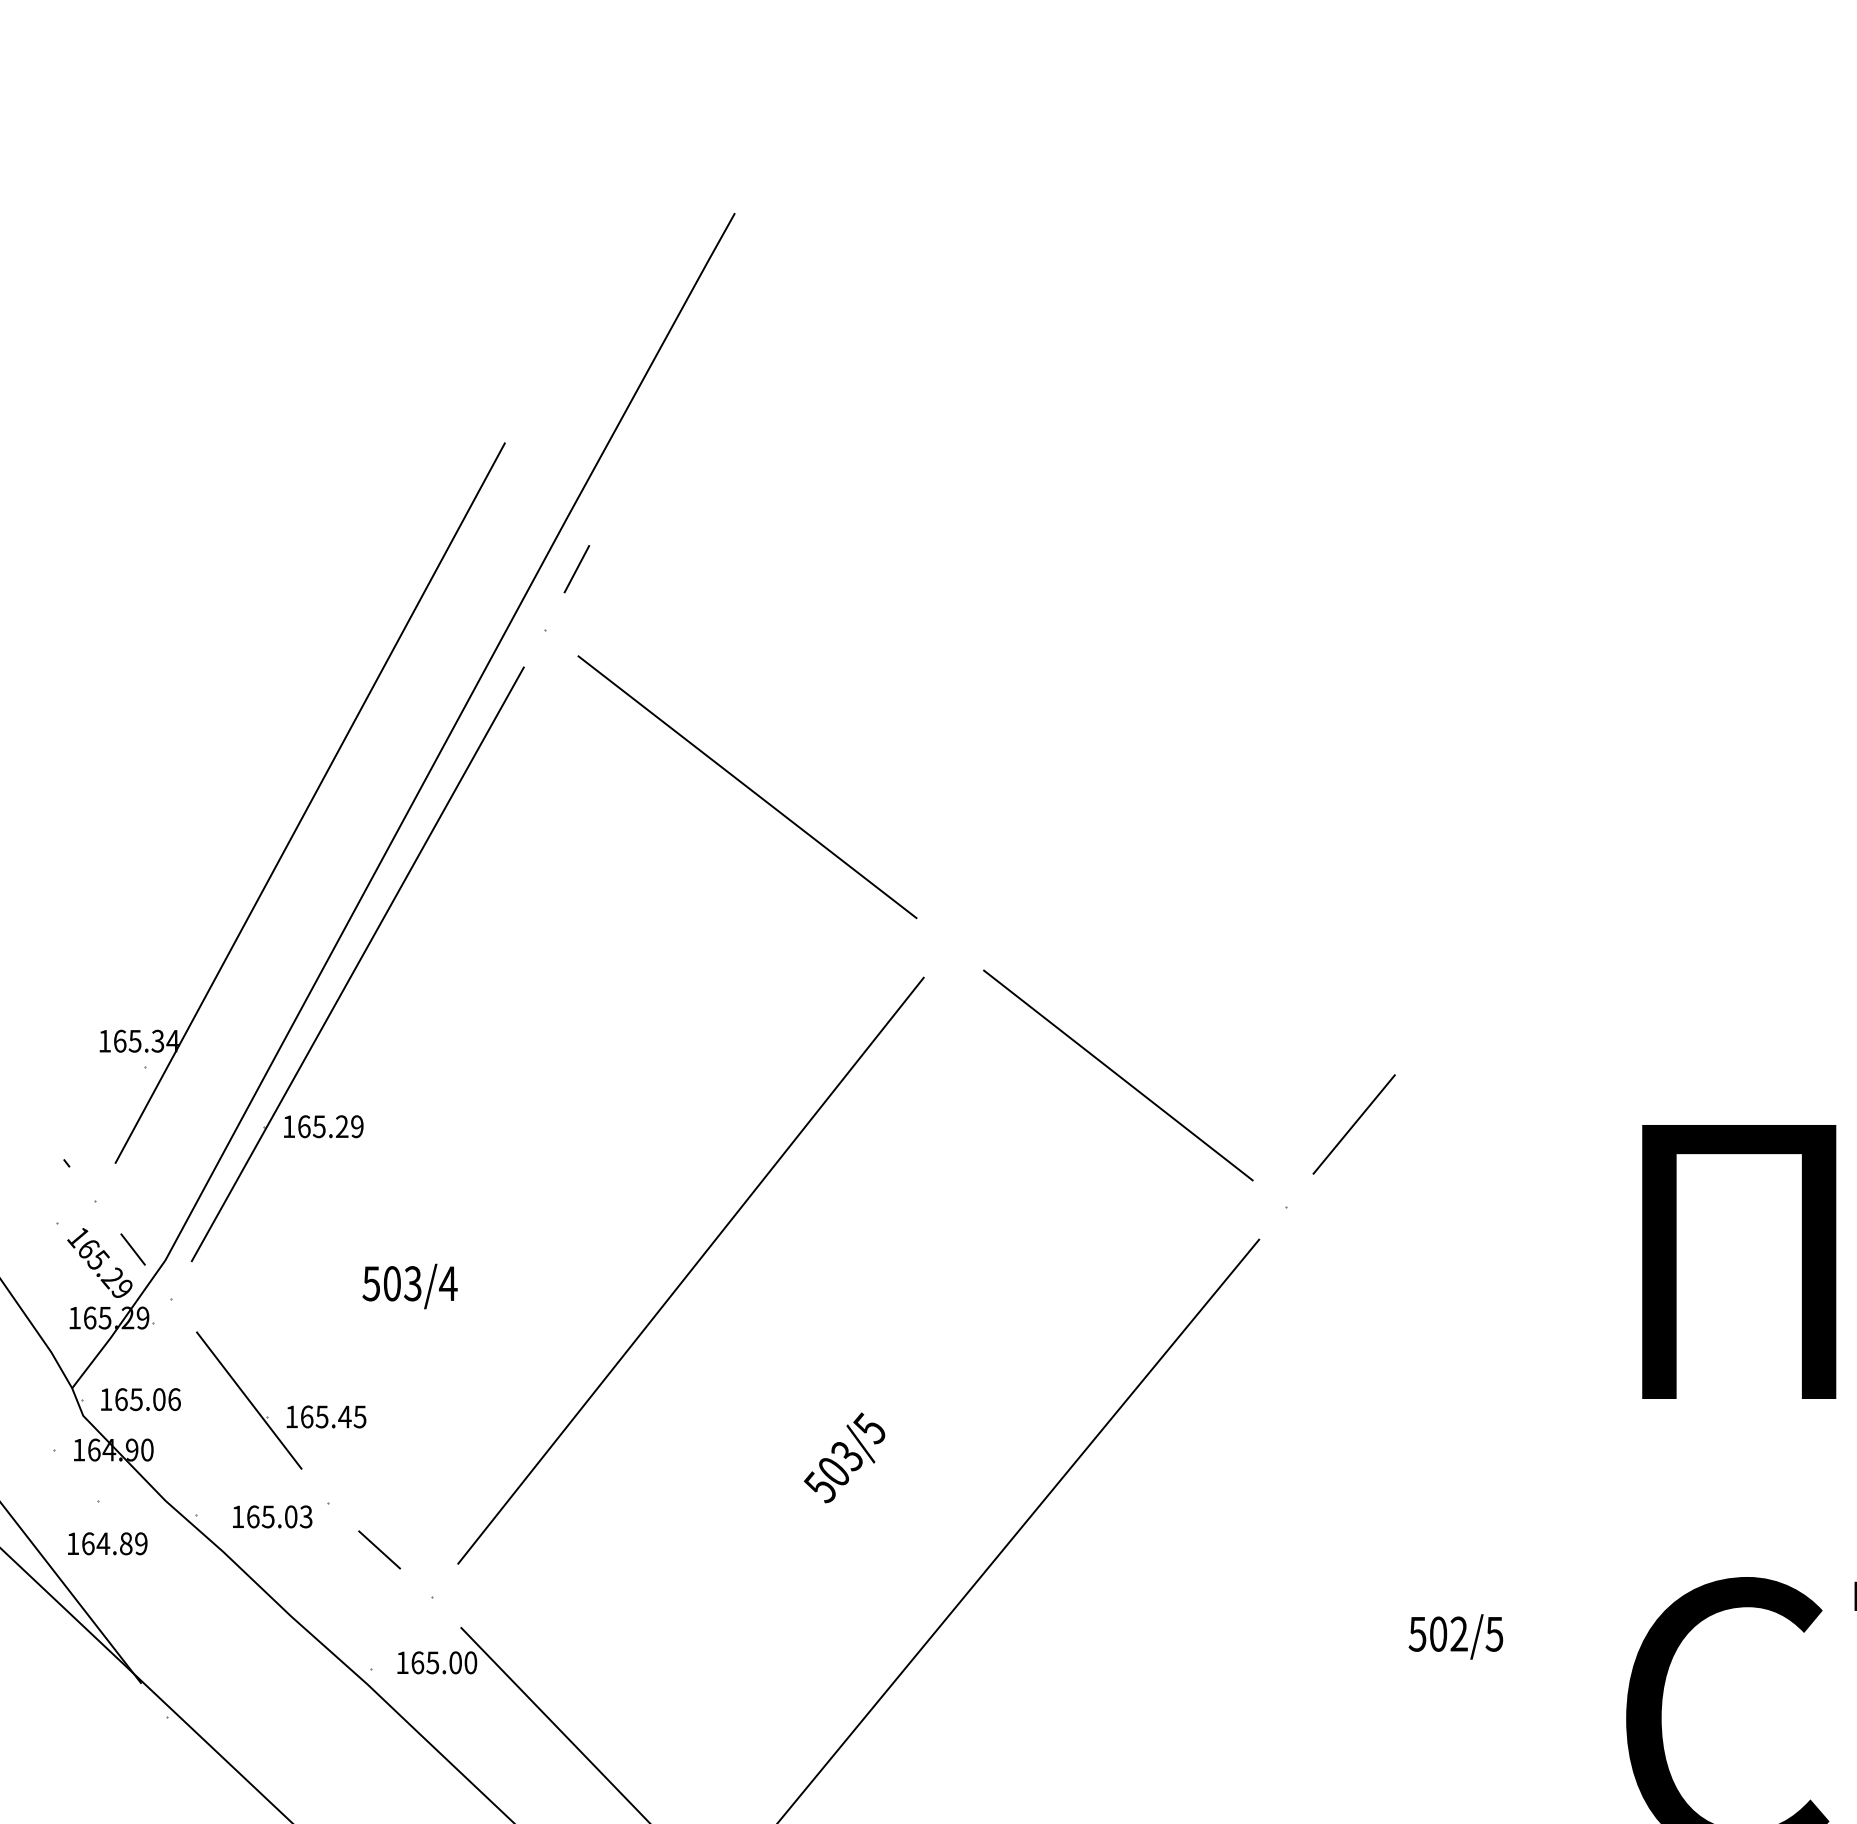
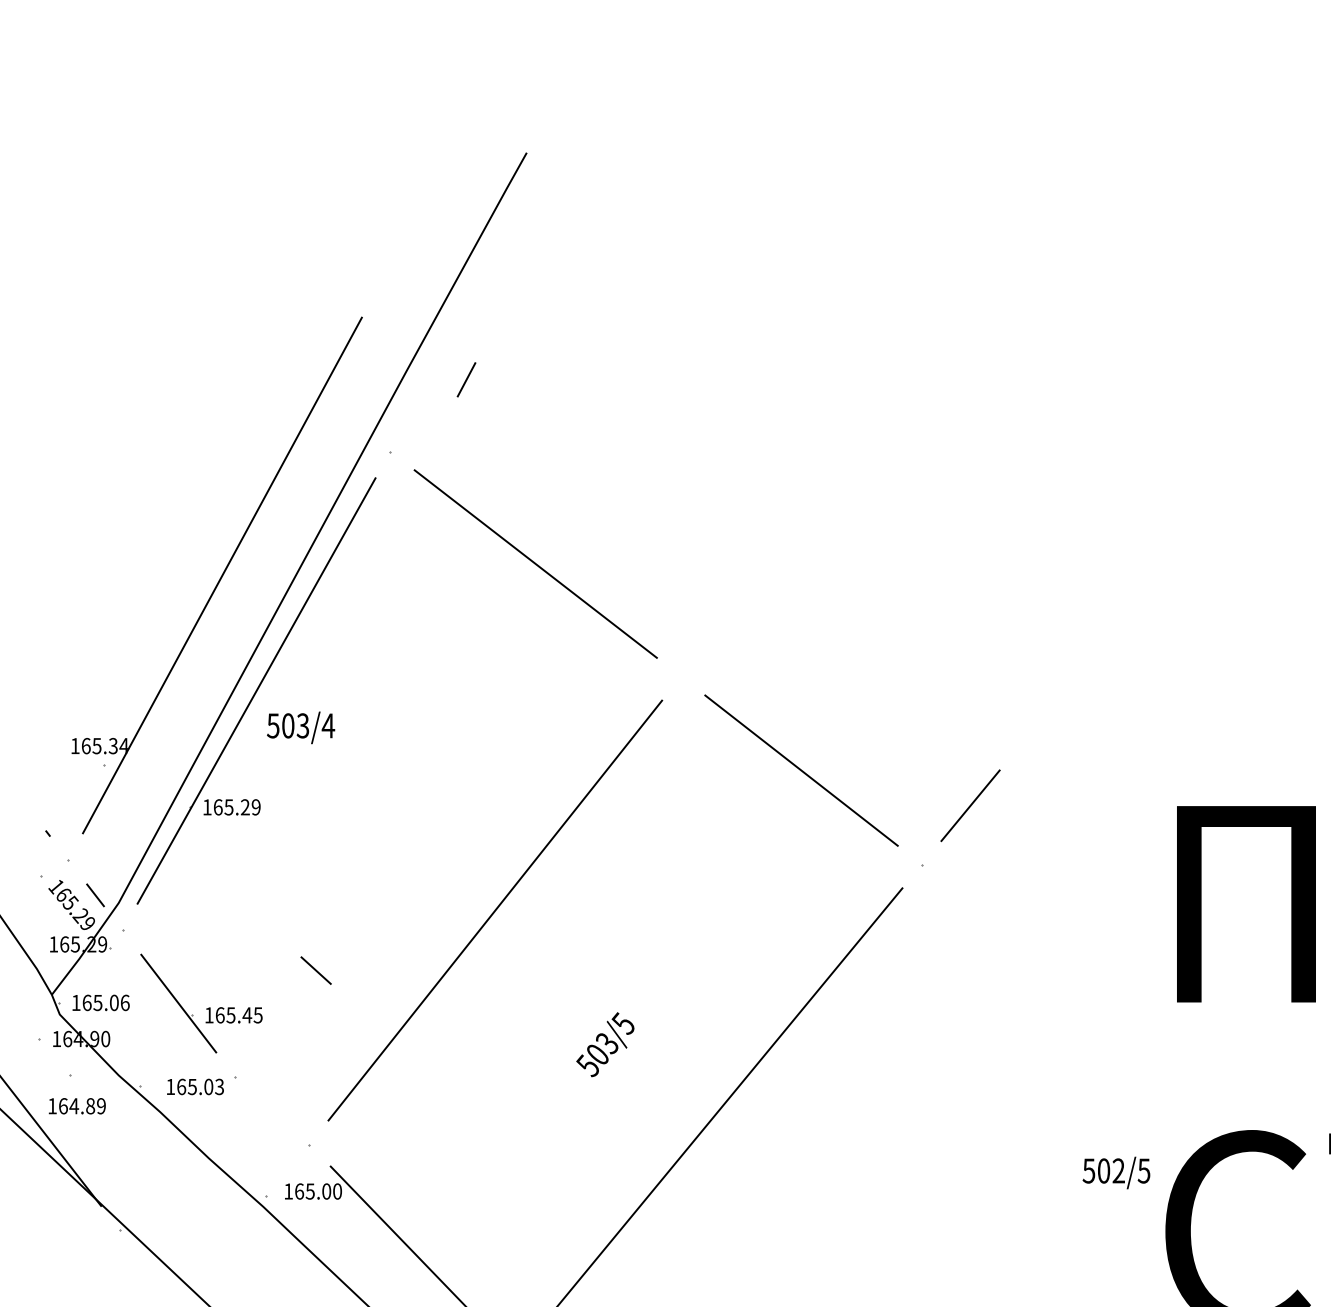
line: (576, 568) -> (466, 379), moved
text: (410, 1285) -> (301, 727), moved
line: (378, 1549) -> (315, 970), moved
text: (1455, 1636) -> (1116, 1172), moved

